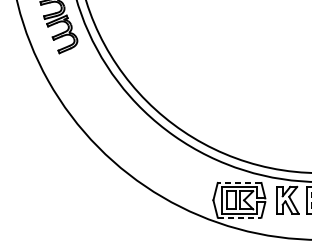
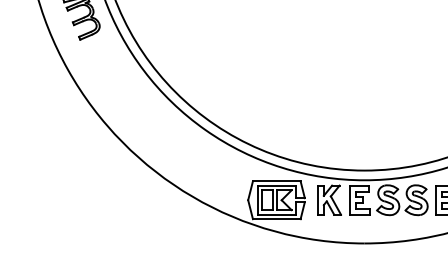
line: (239, 183) -> (276, 181), dashed -> solid
line: (239, 217) -> (276, 219), dashed -> solid

